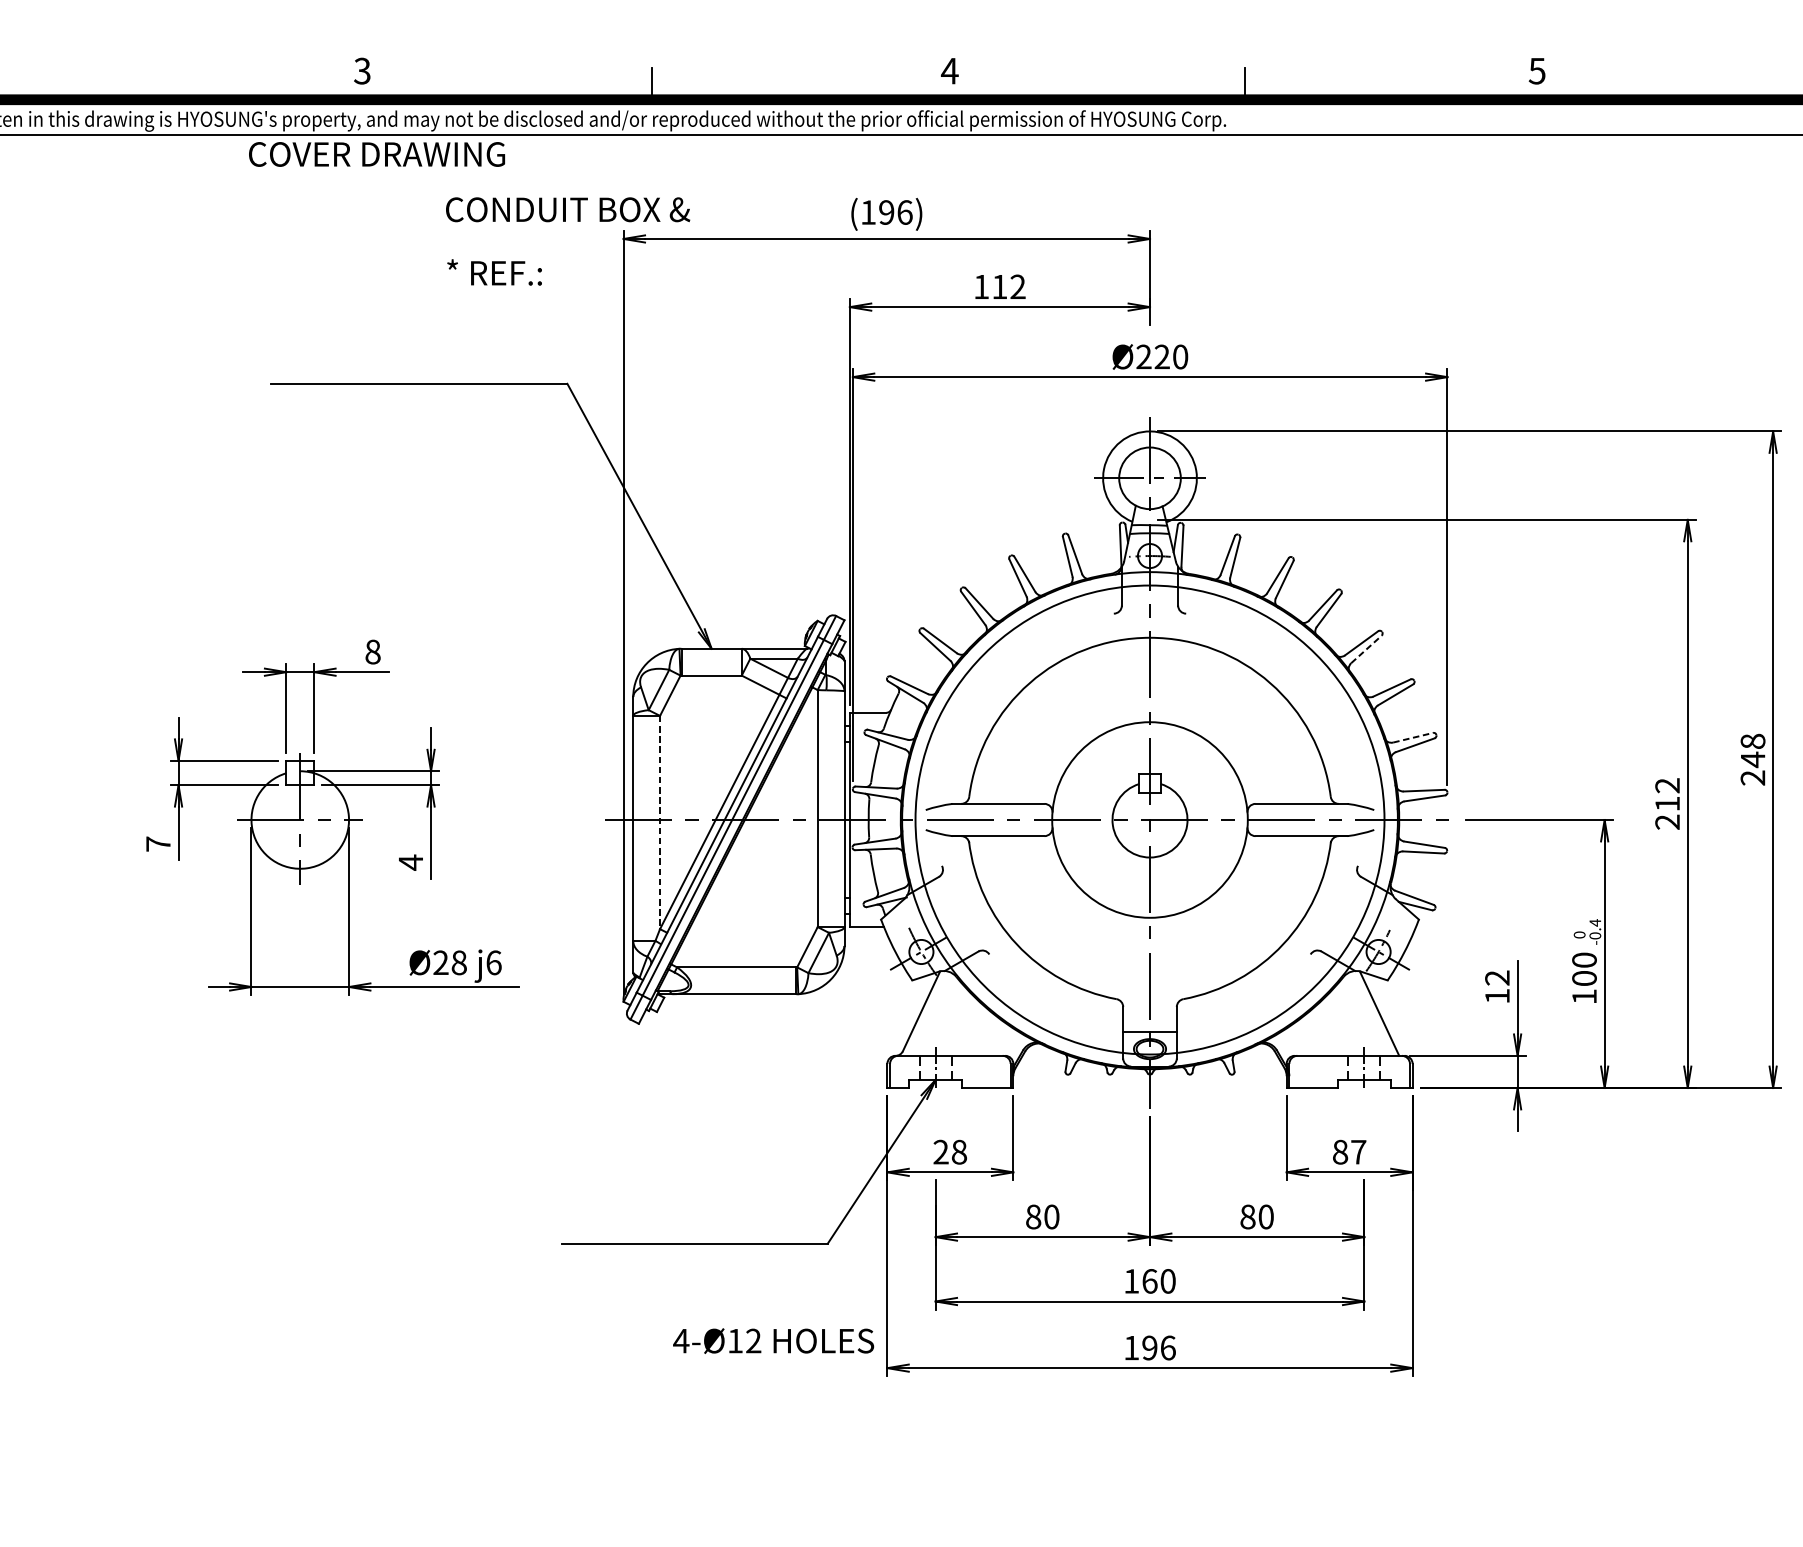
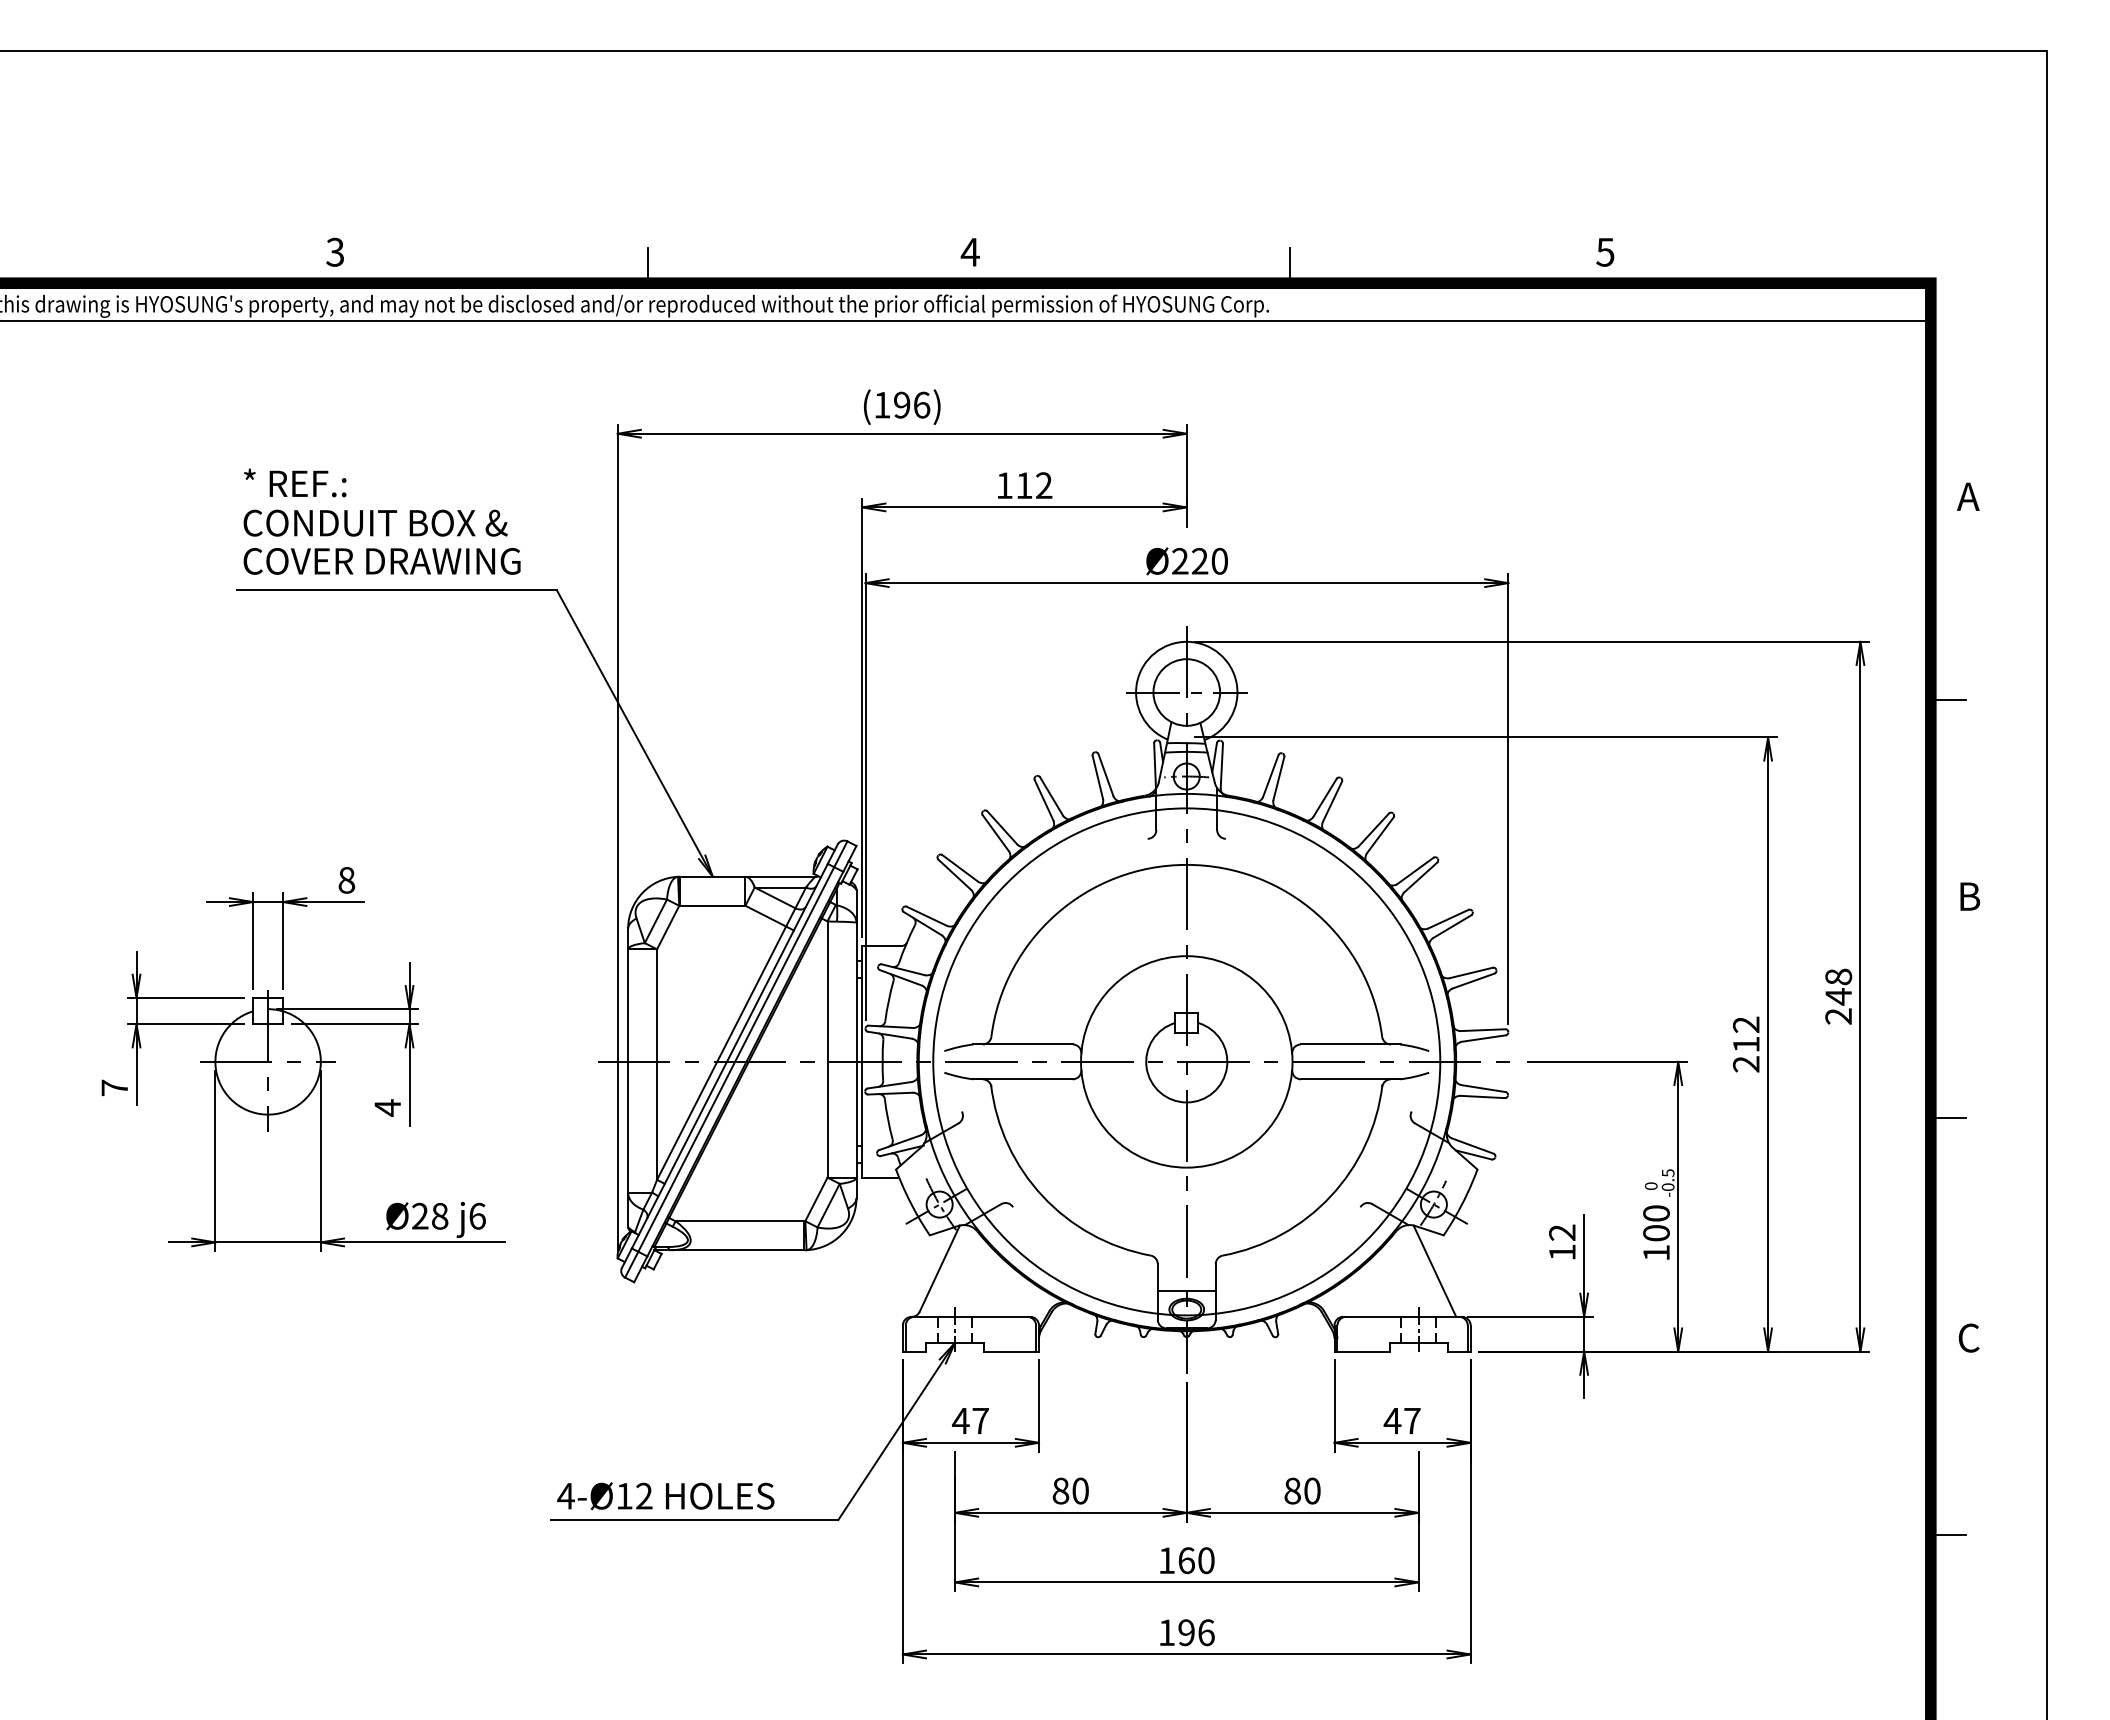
text: (376, 154) -> (381, 561), moved
text: (567, 209) -> (375, 522), moved
text: (494, 272) -> (295, 482), moved
line: (1367, 649) -> (1421, 877), dashed -> solid
line: (1413, 737) -> (1471, 972), dashed -> solid
line: (660, 823) -> (657, 1065), dashed -> solid
text: (1595, 923) -> (1668, 1173), -0.4 -> -0.5
text: (949, 1151) -> (970, 1420), 28 -> 47
text: (1340, 1151) -> (1392, 1420), 87 -> 47
text: (773, 1341) -> (665, 1496), moved

